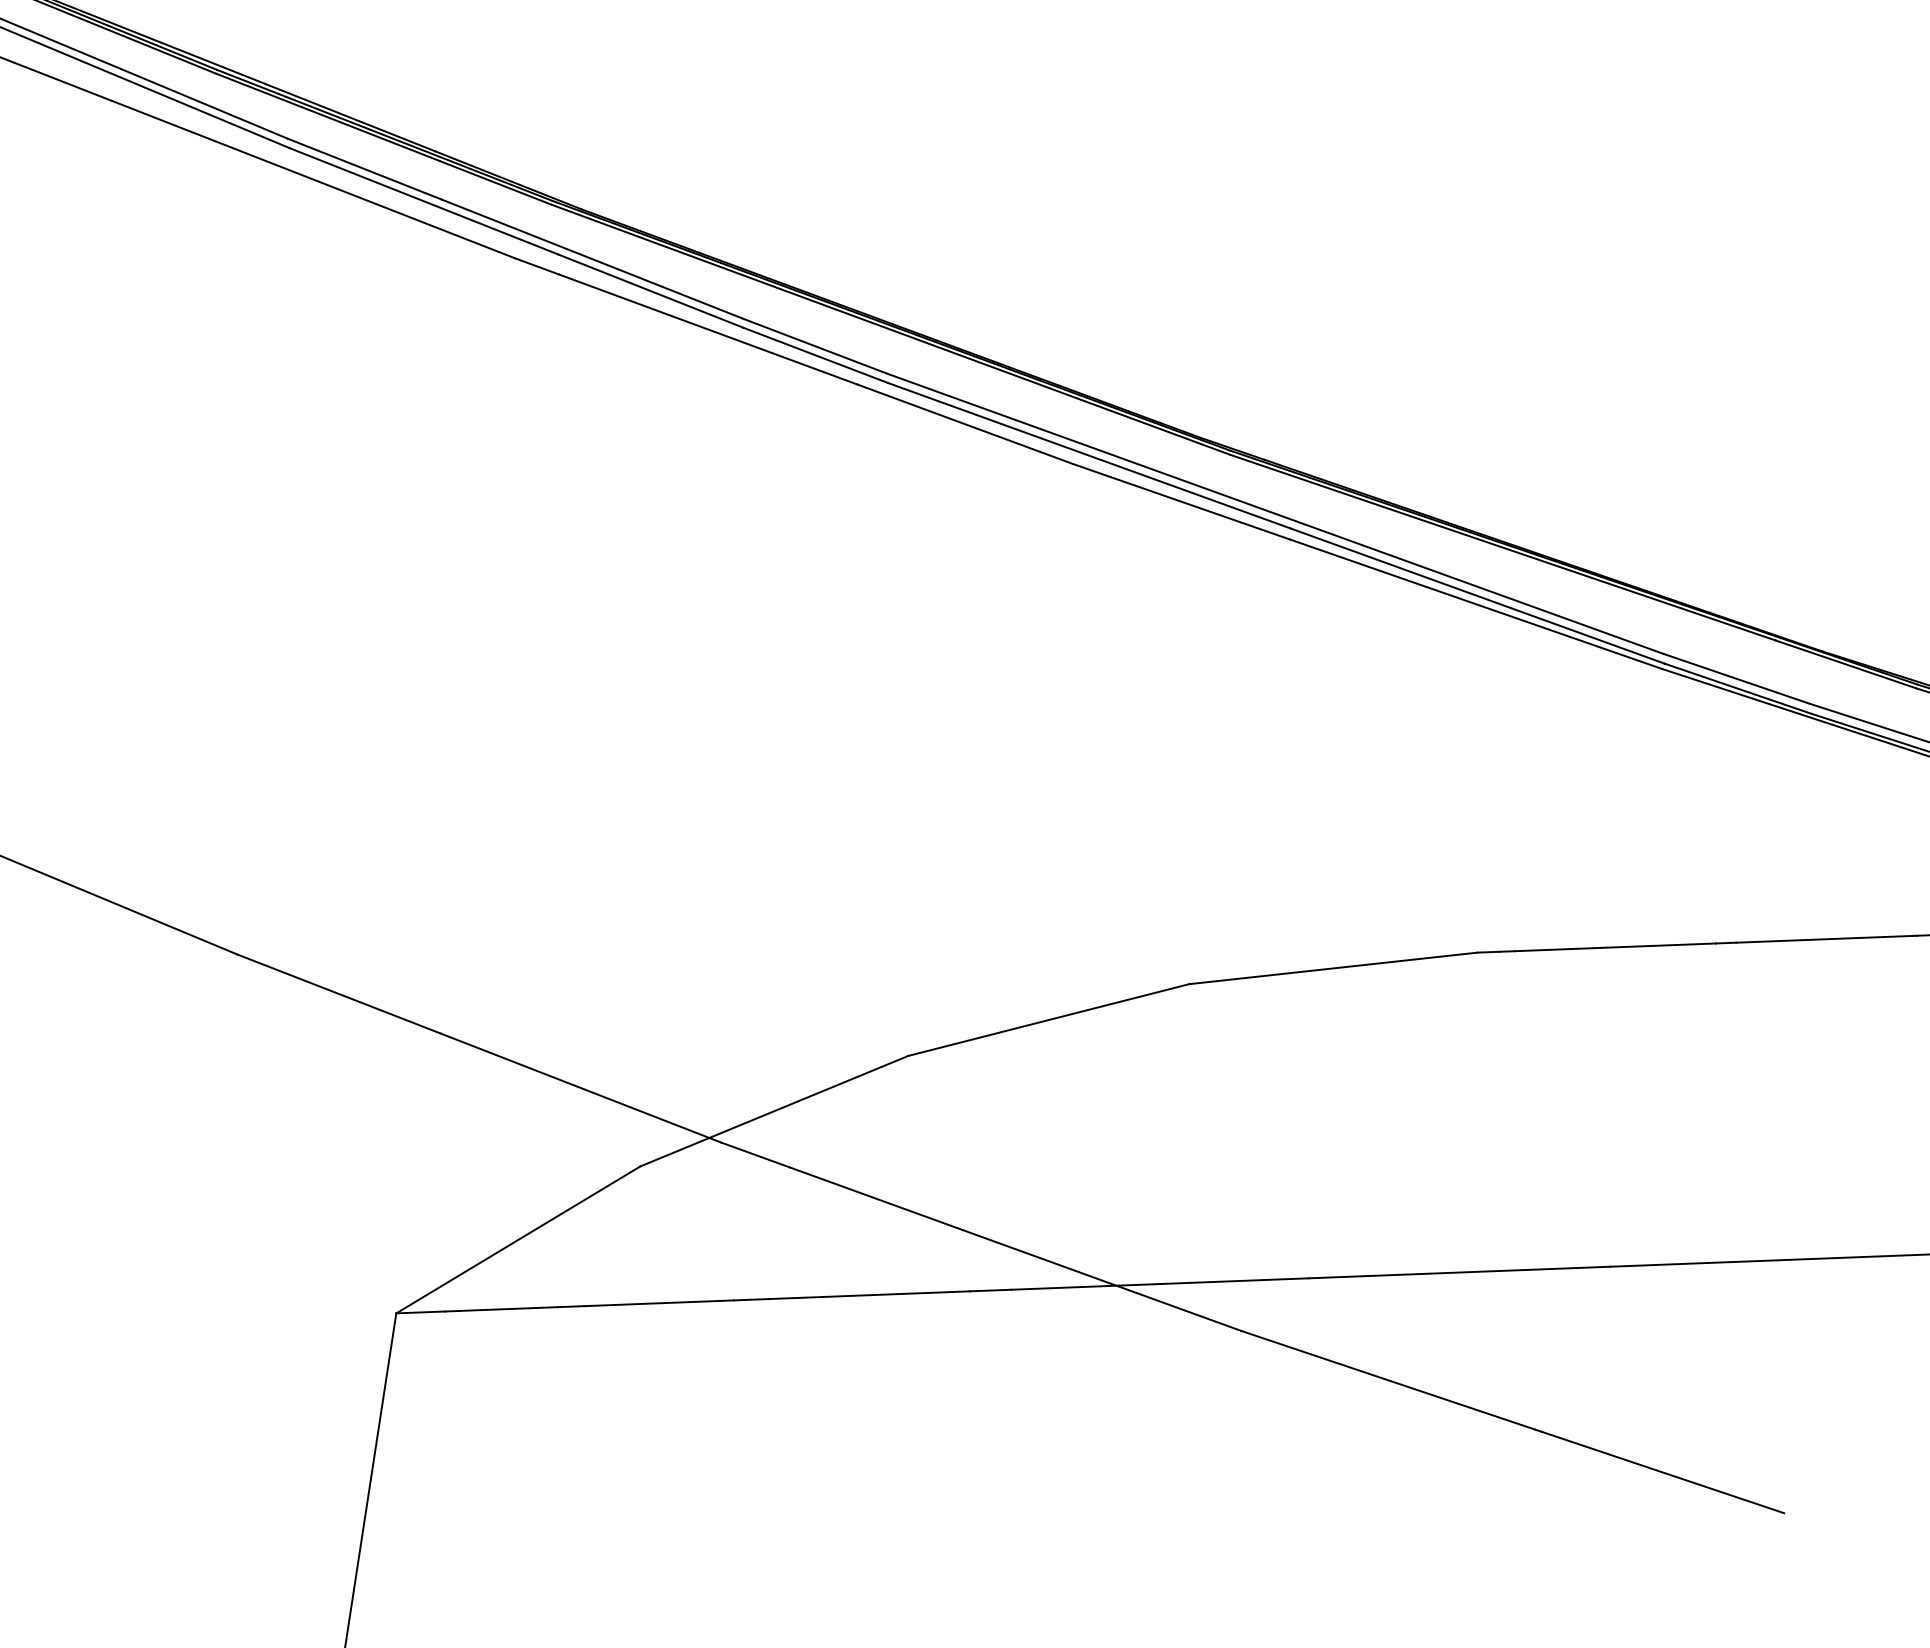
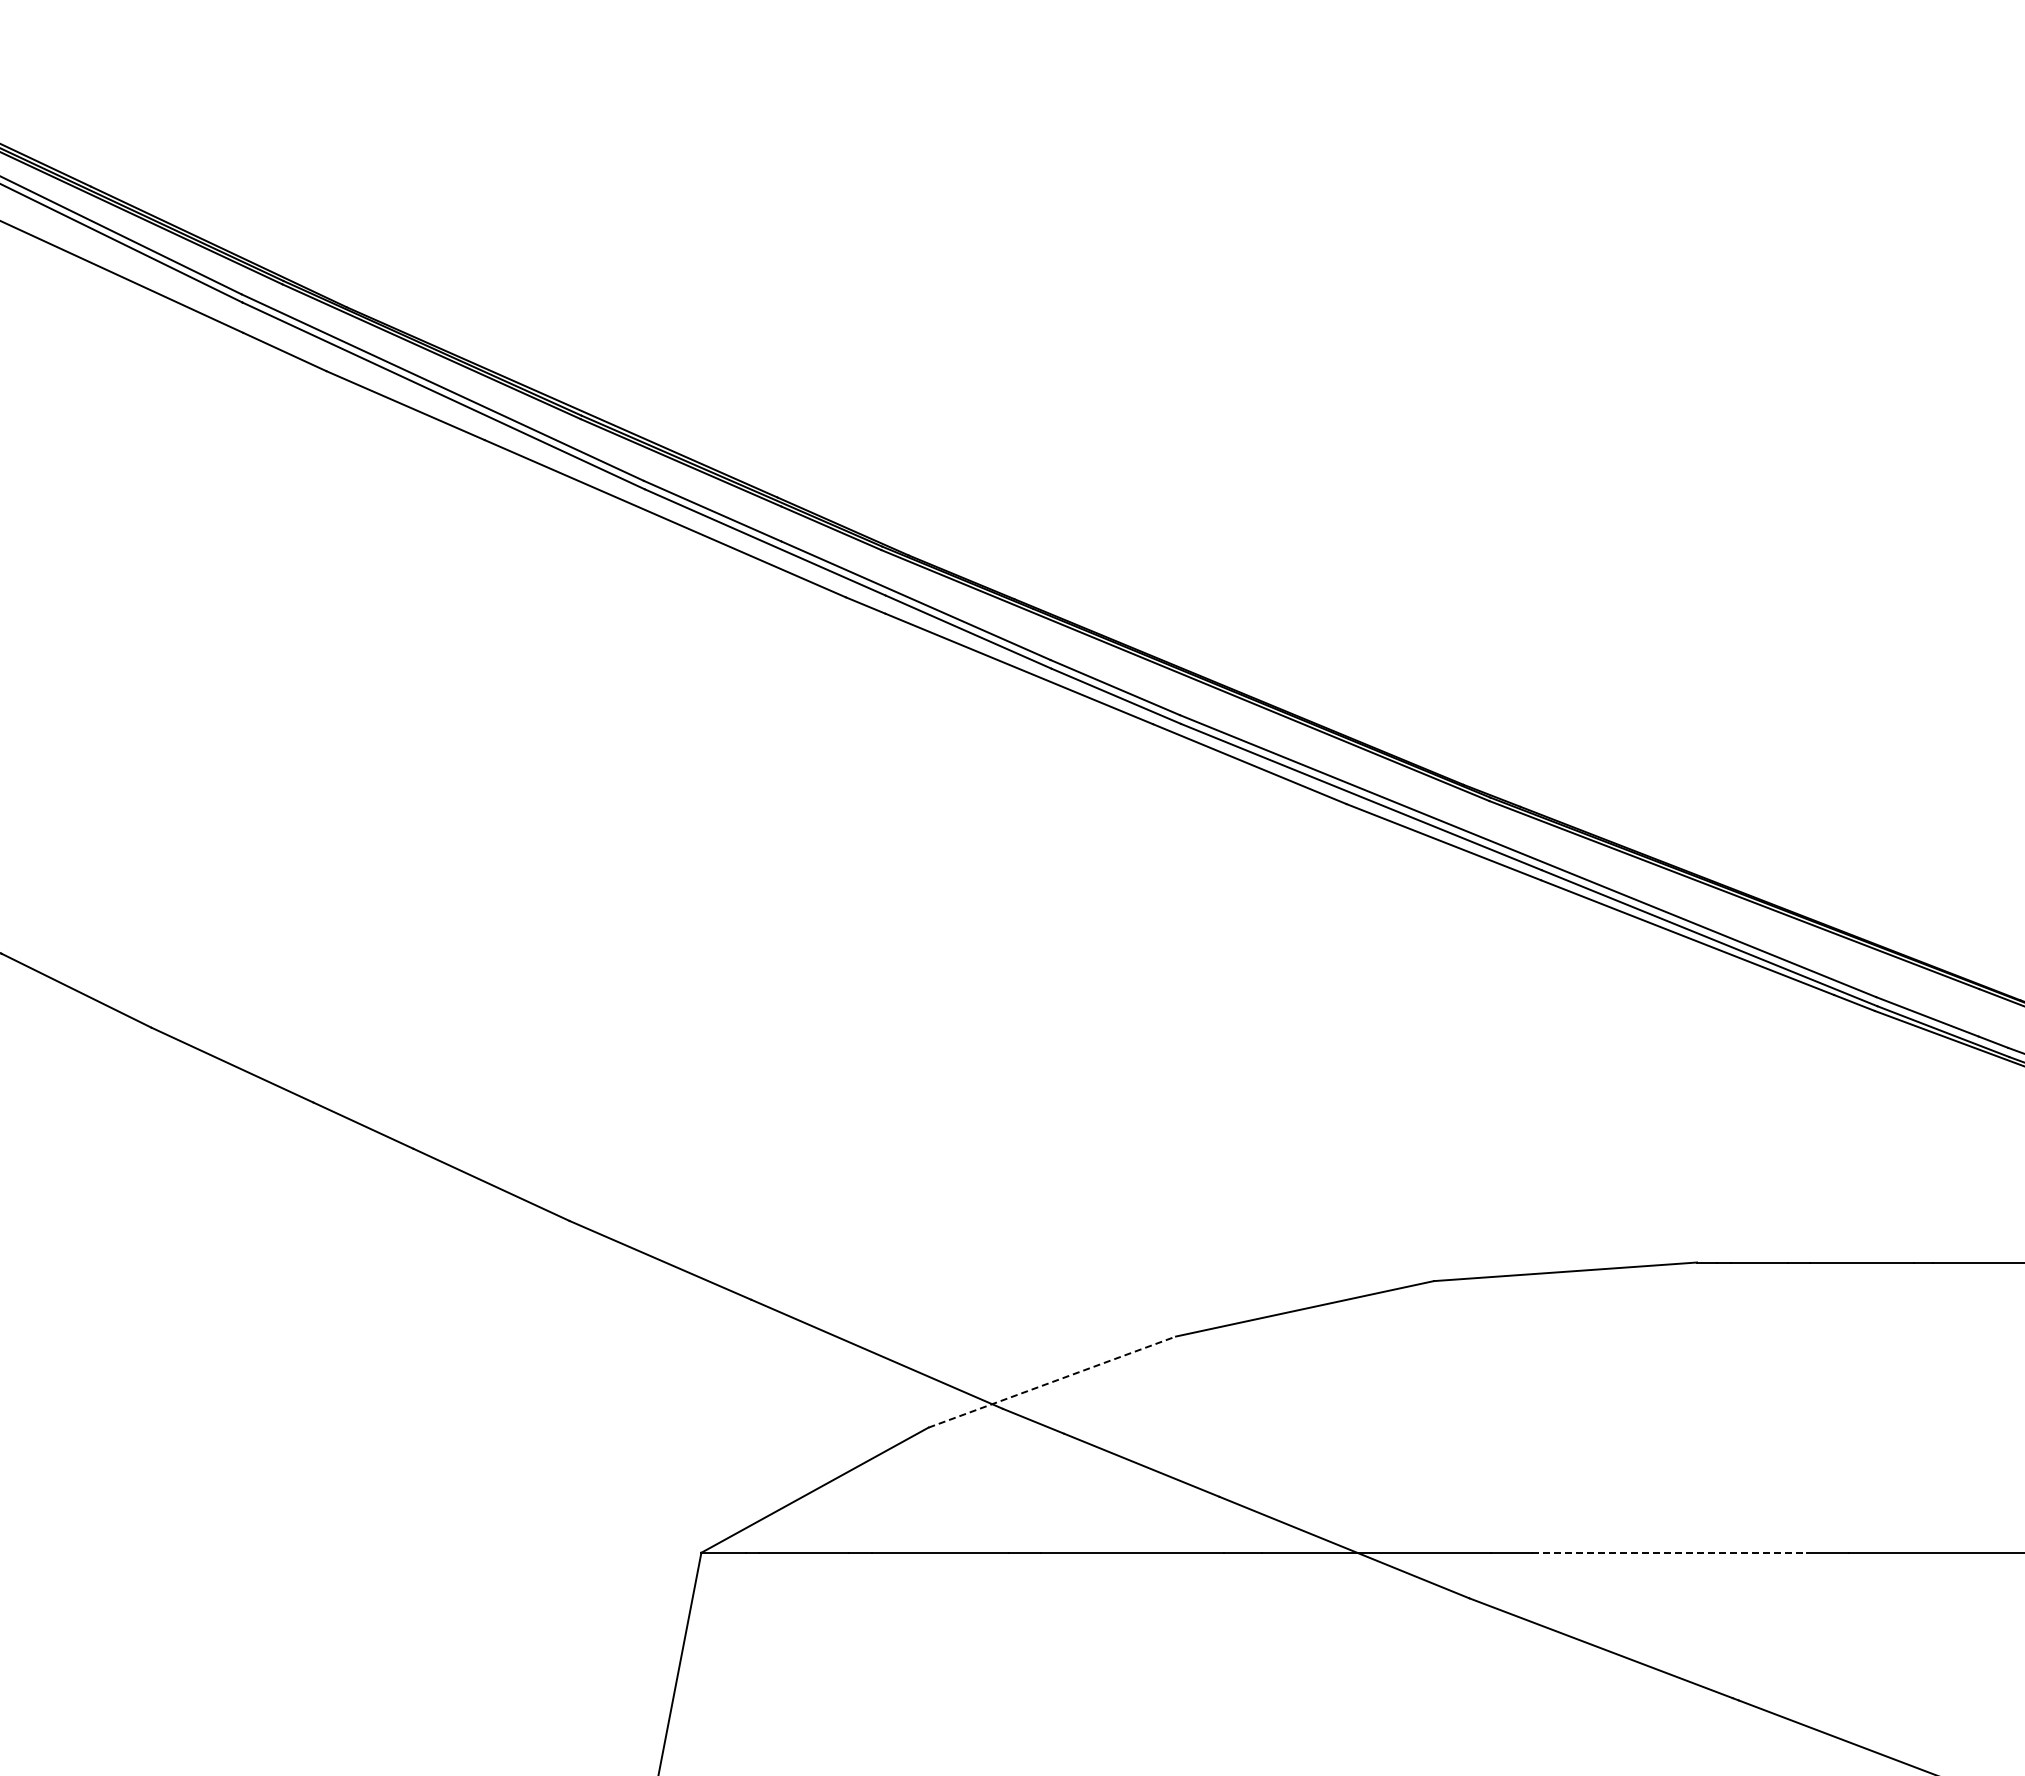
line: (774, 1111) -> (1052, 1382), solid -> dashed
line: (1460, 1272) -> (1670, 1552), solid -> dashed

